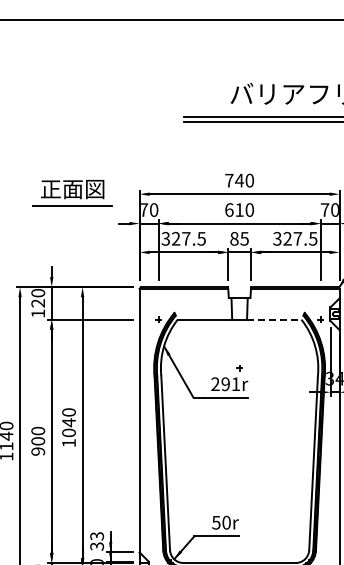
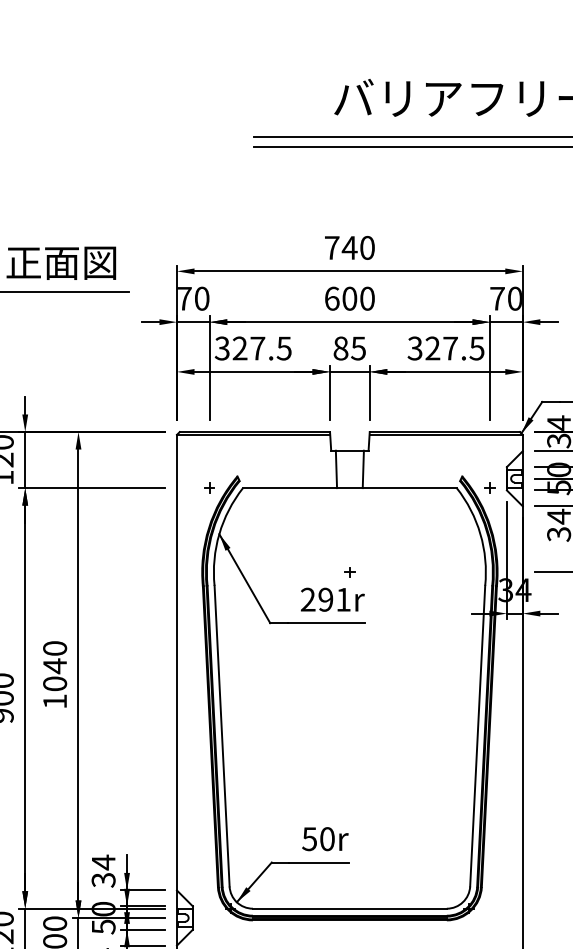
text: (239, 209) -> (349, 297), 610 -> 600
line: (274, 319) -> (410, 487), dashed -> solid
text: (97, 535) -> (104, 861), 33 -> 34

